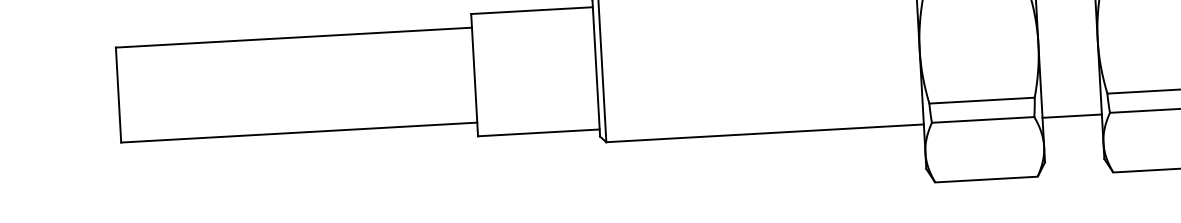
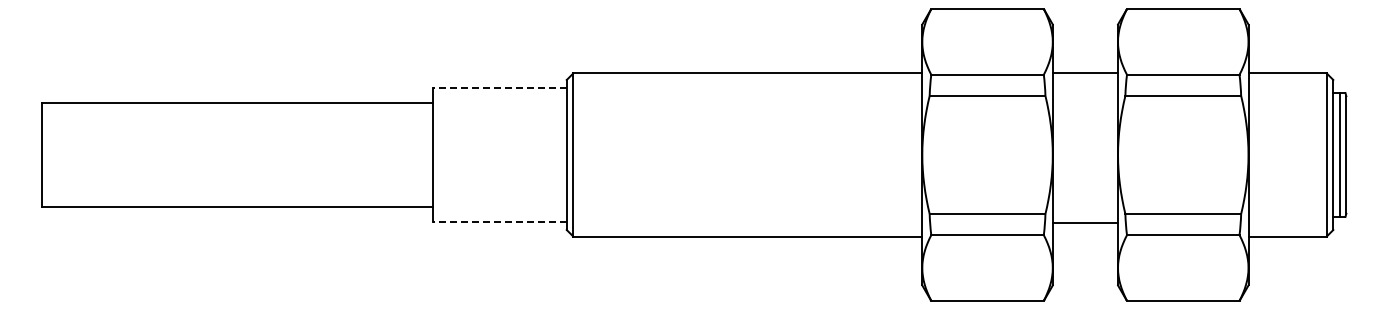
line: (531, 10) -> (499, 87), solid -> dashed
line: (1072, 116) -> (1085, 222), moved
line: (538, 133) -> (499, 222), solid -> dashed

